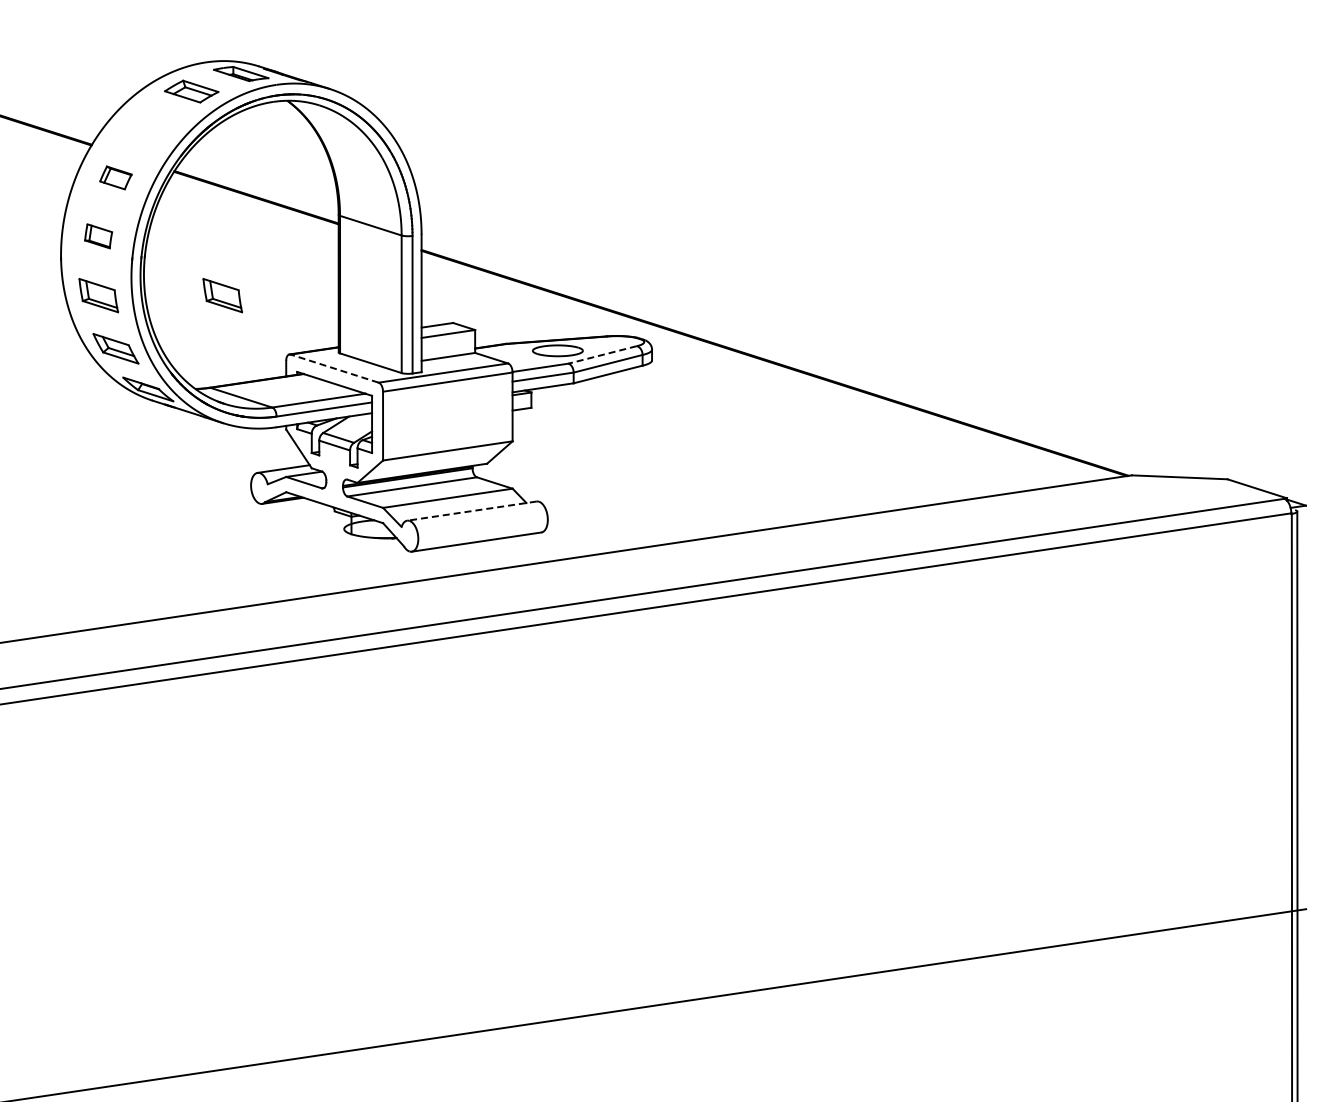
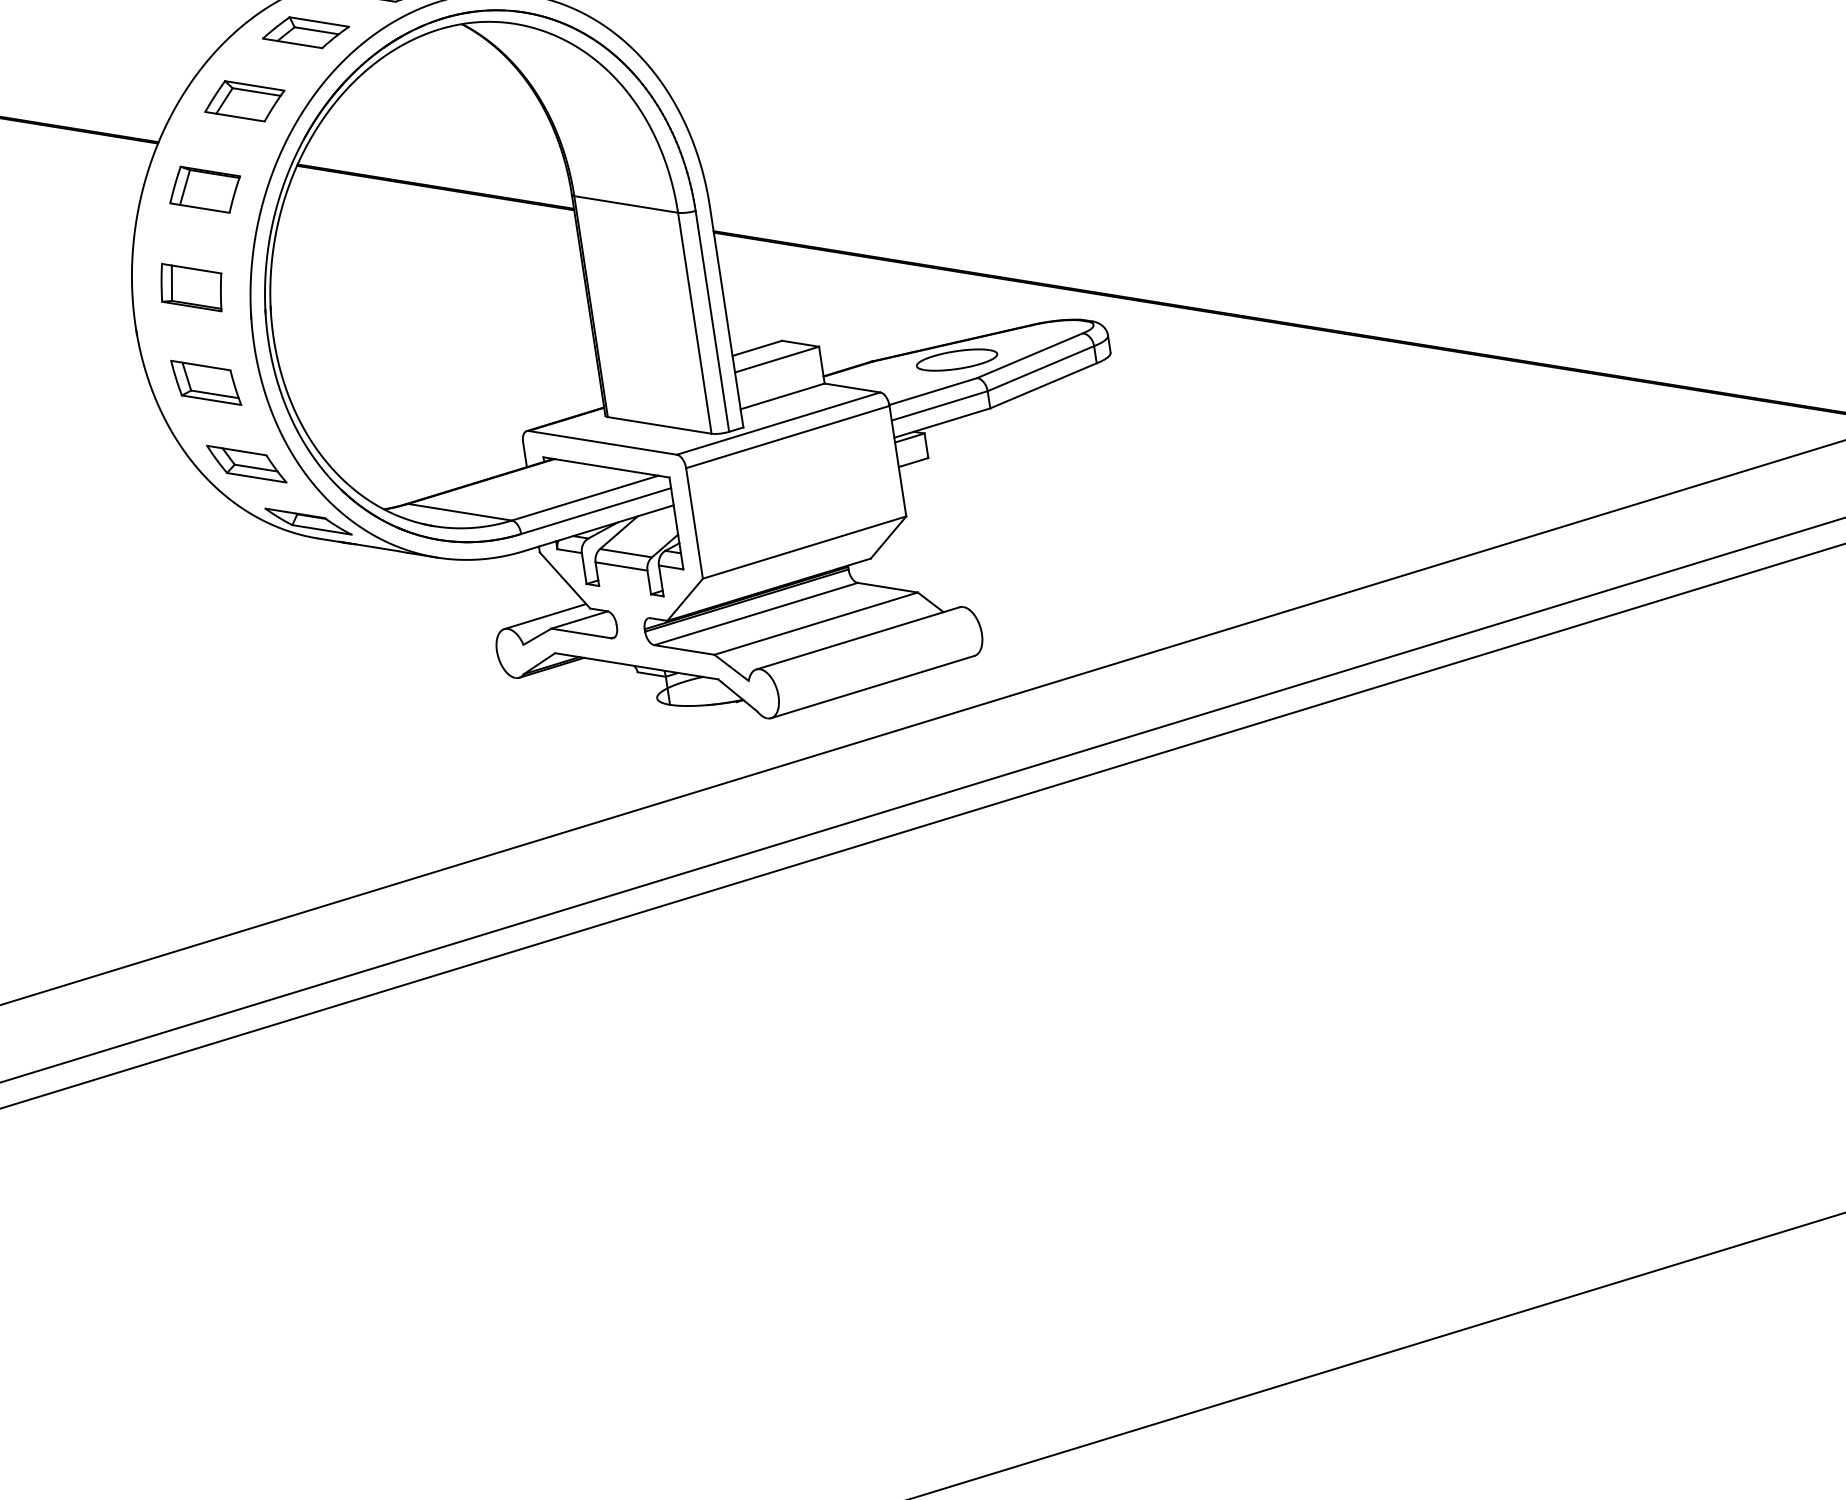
part: (148, 127) -> (245, 100), added
part: (115, 177) -> (204, 189), size x1.43
part: (98, 236) -> (191, 288), size x1.43
part: (222, 295) -> (404, 352), removed
line: (602, 355) -> (1029, 356), dashed -> solid
line: (334, 368) -> (602, 442), dashed -> solid
line: (471, 511) -> (857, 639), dashed -> solid

